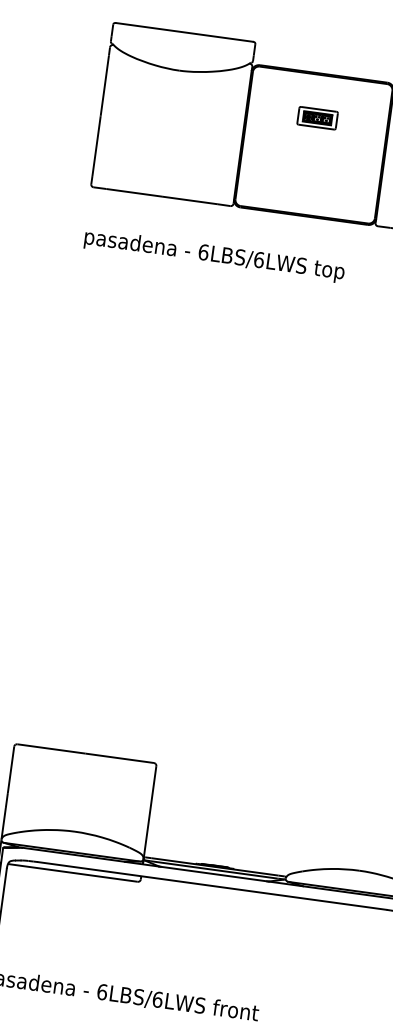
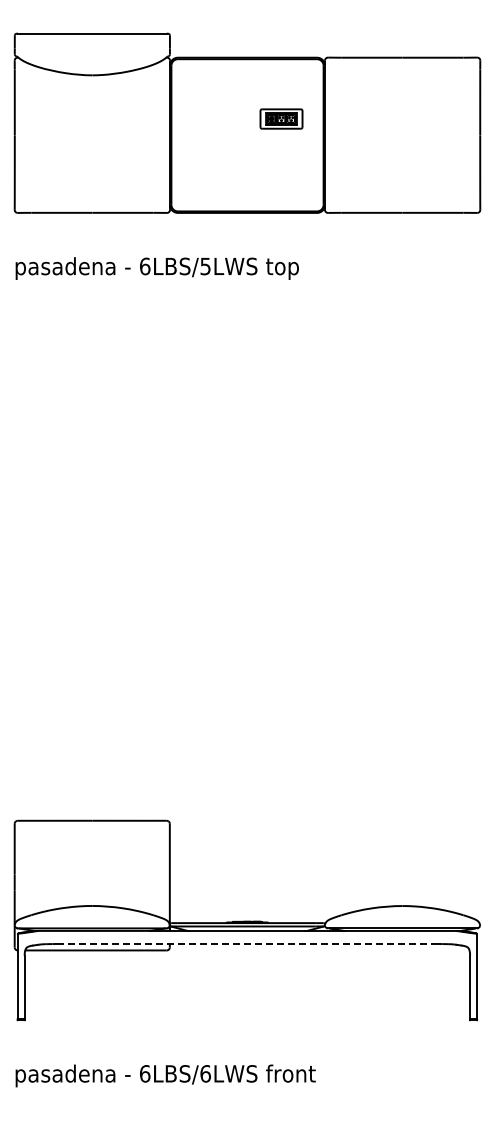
part: (317, 117) -> (281, 118), moved
text: (258, 259) -> (205, 266), 6LBS/6LWS -> 6LBS/5LWS
line: (212, 885) -> (247, 943), solid -> dashed

